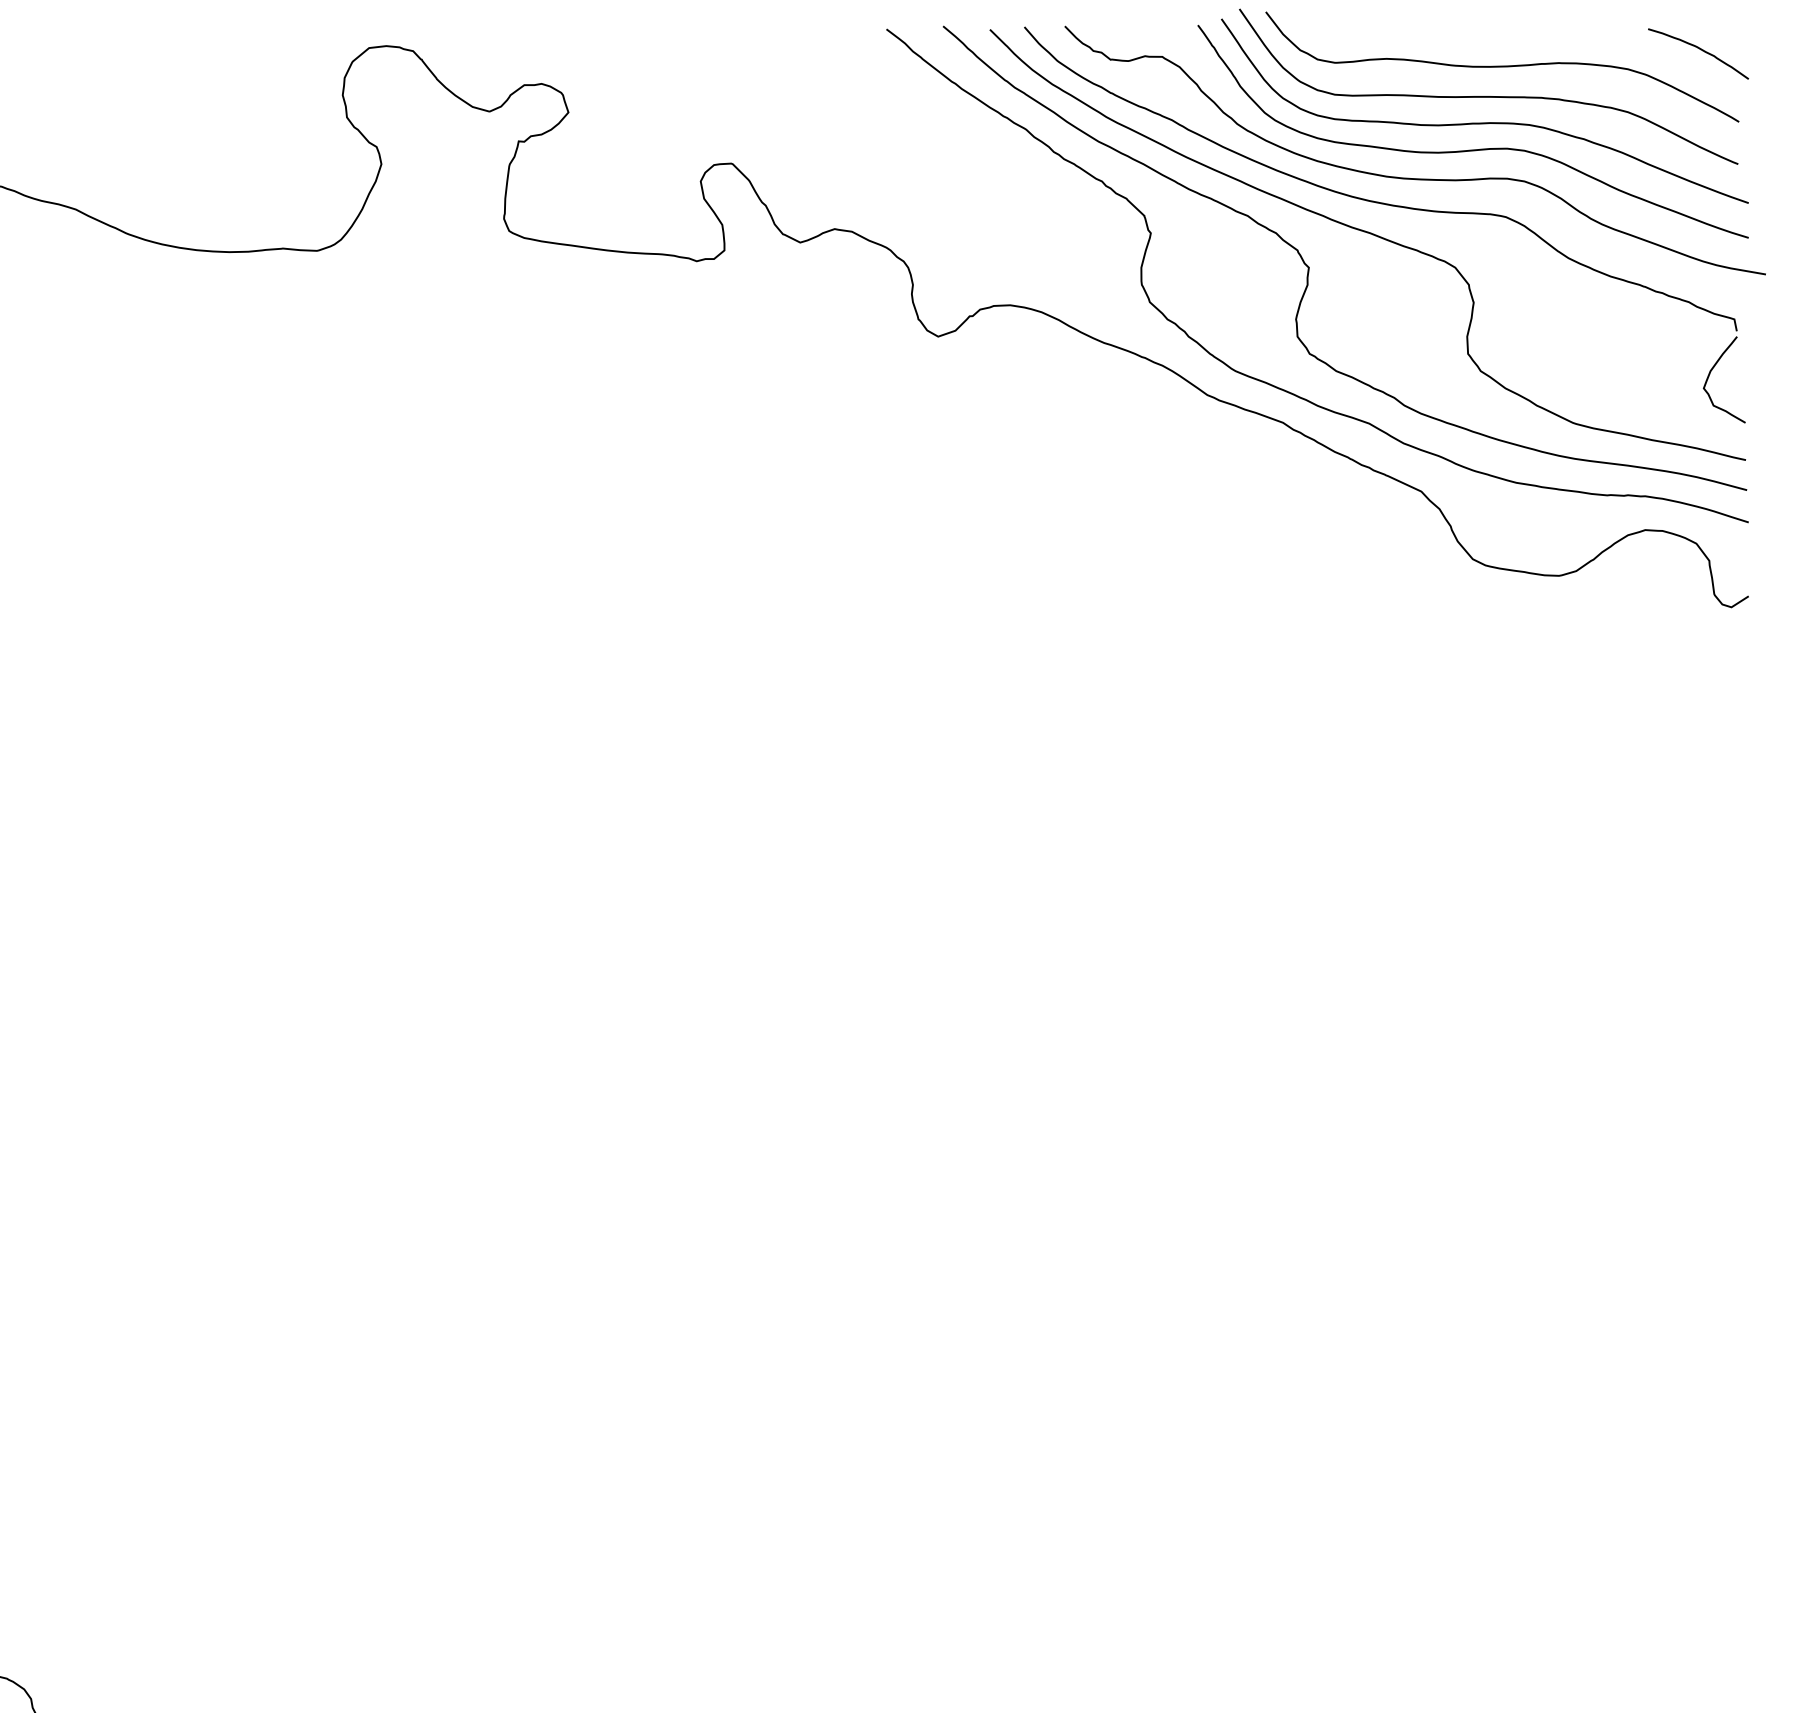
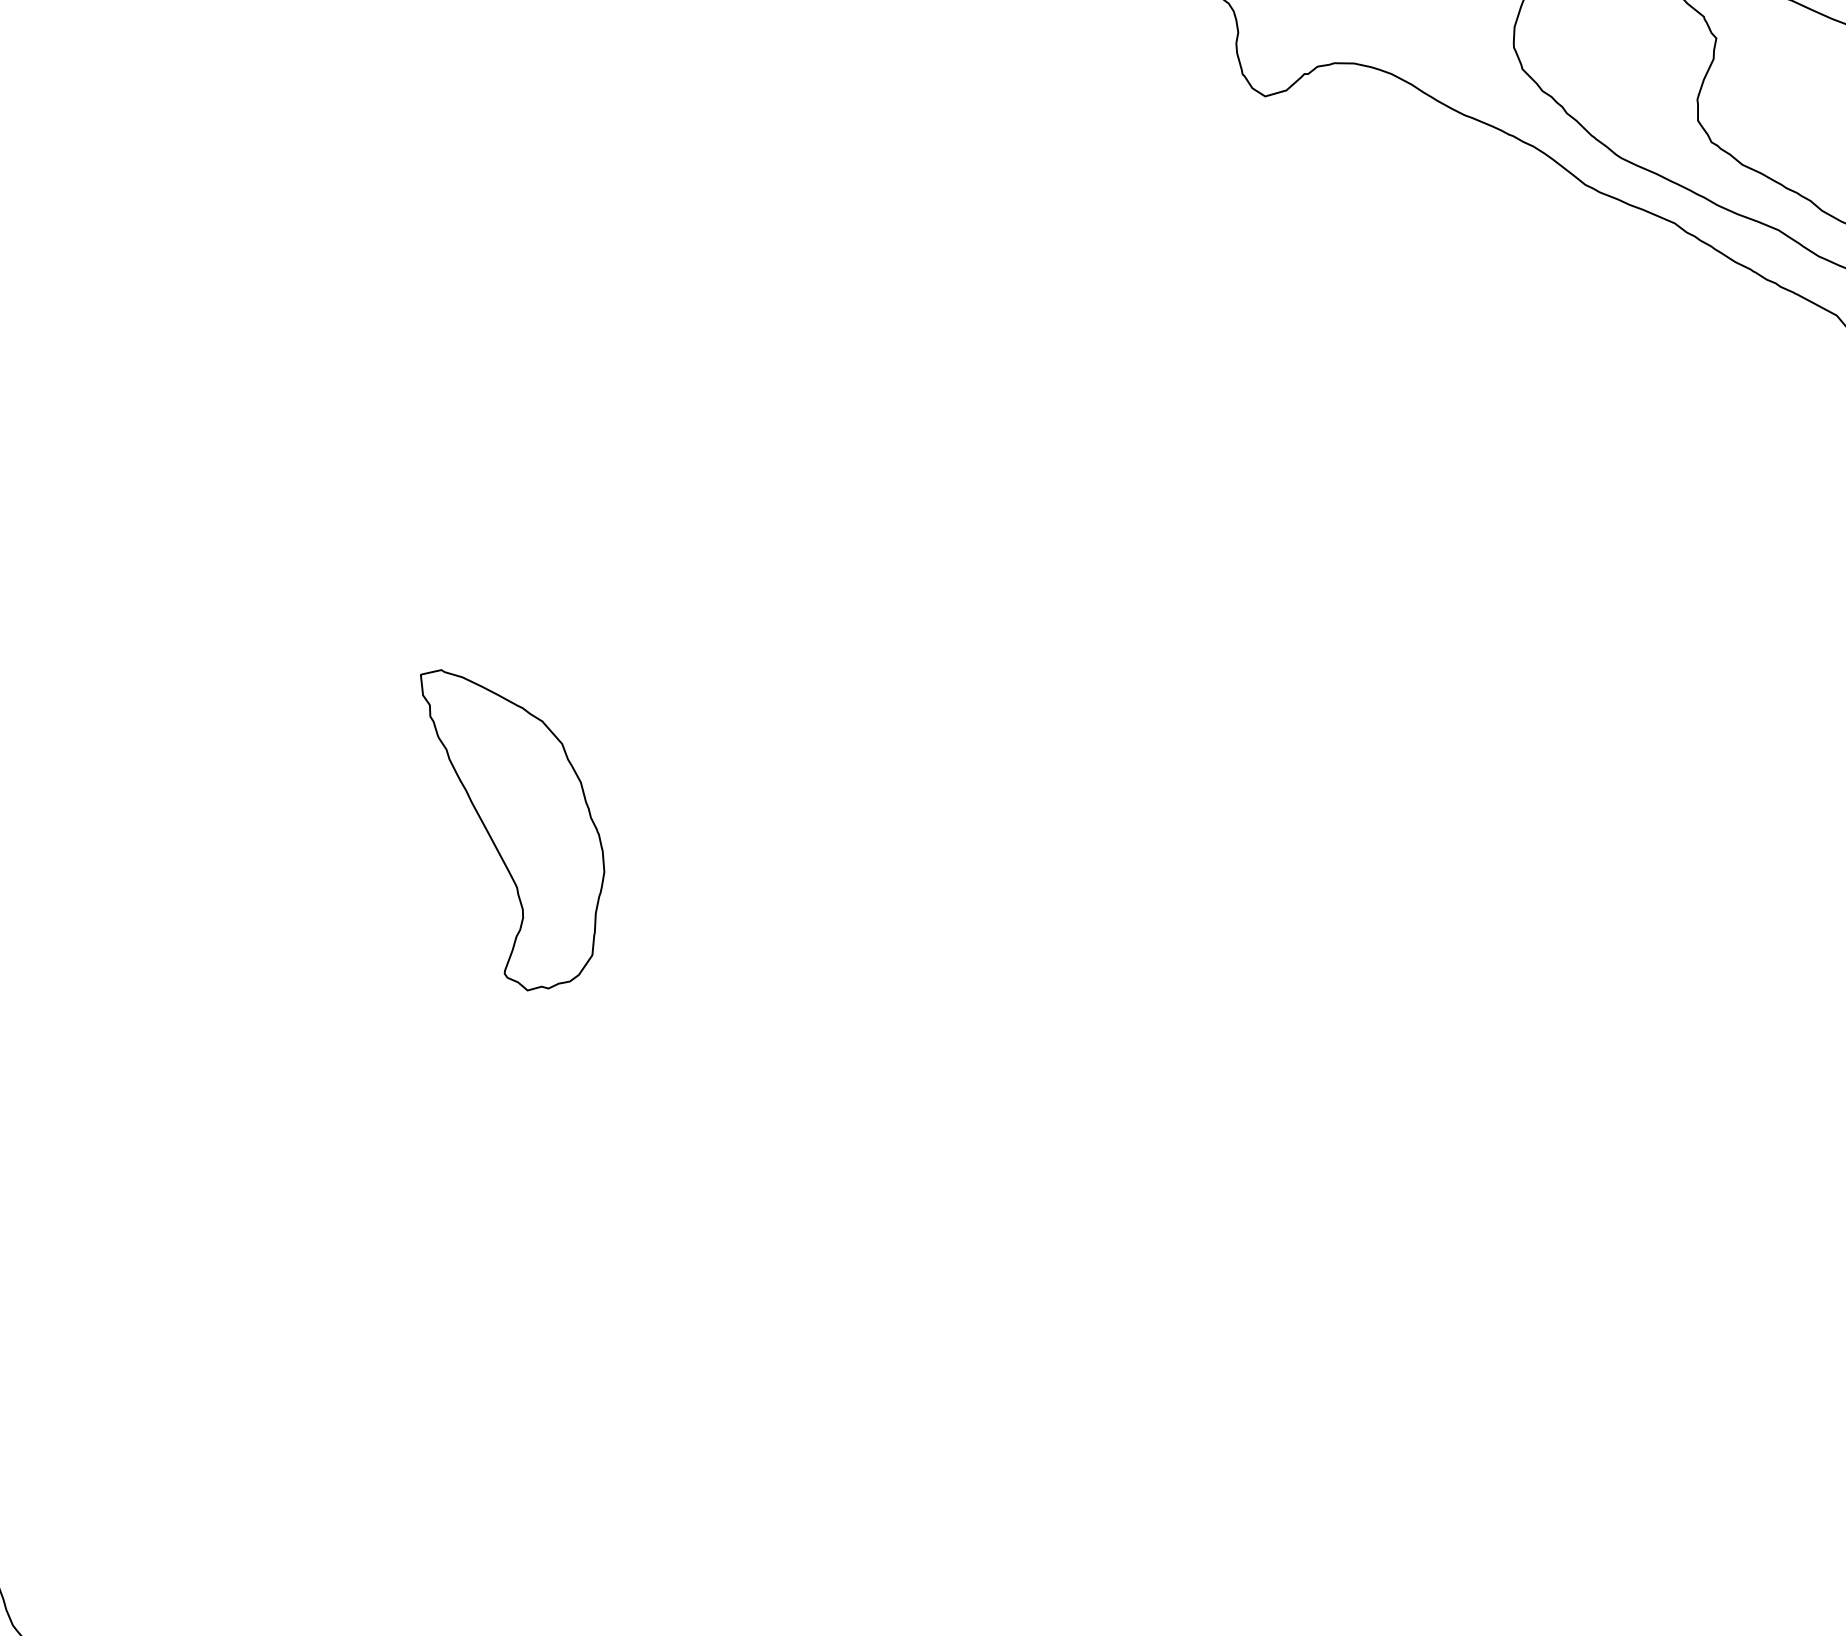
part: (346, 979) -> (509, 830), added

